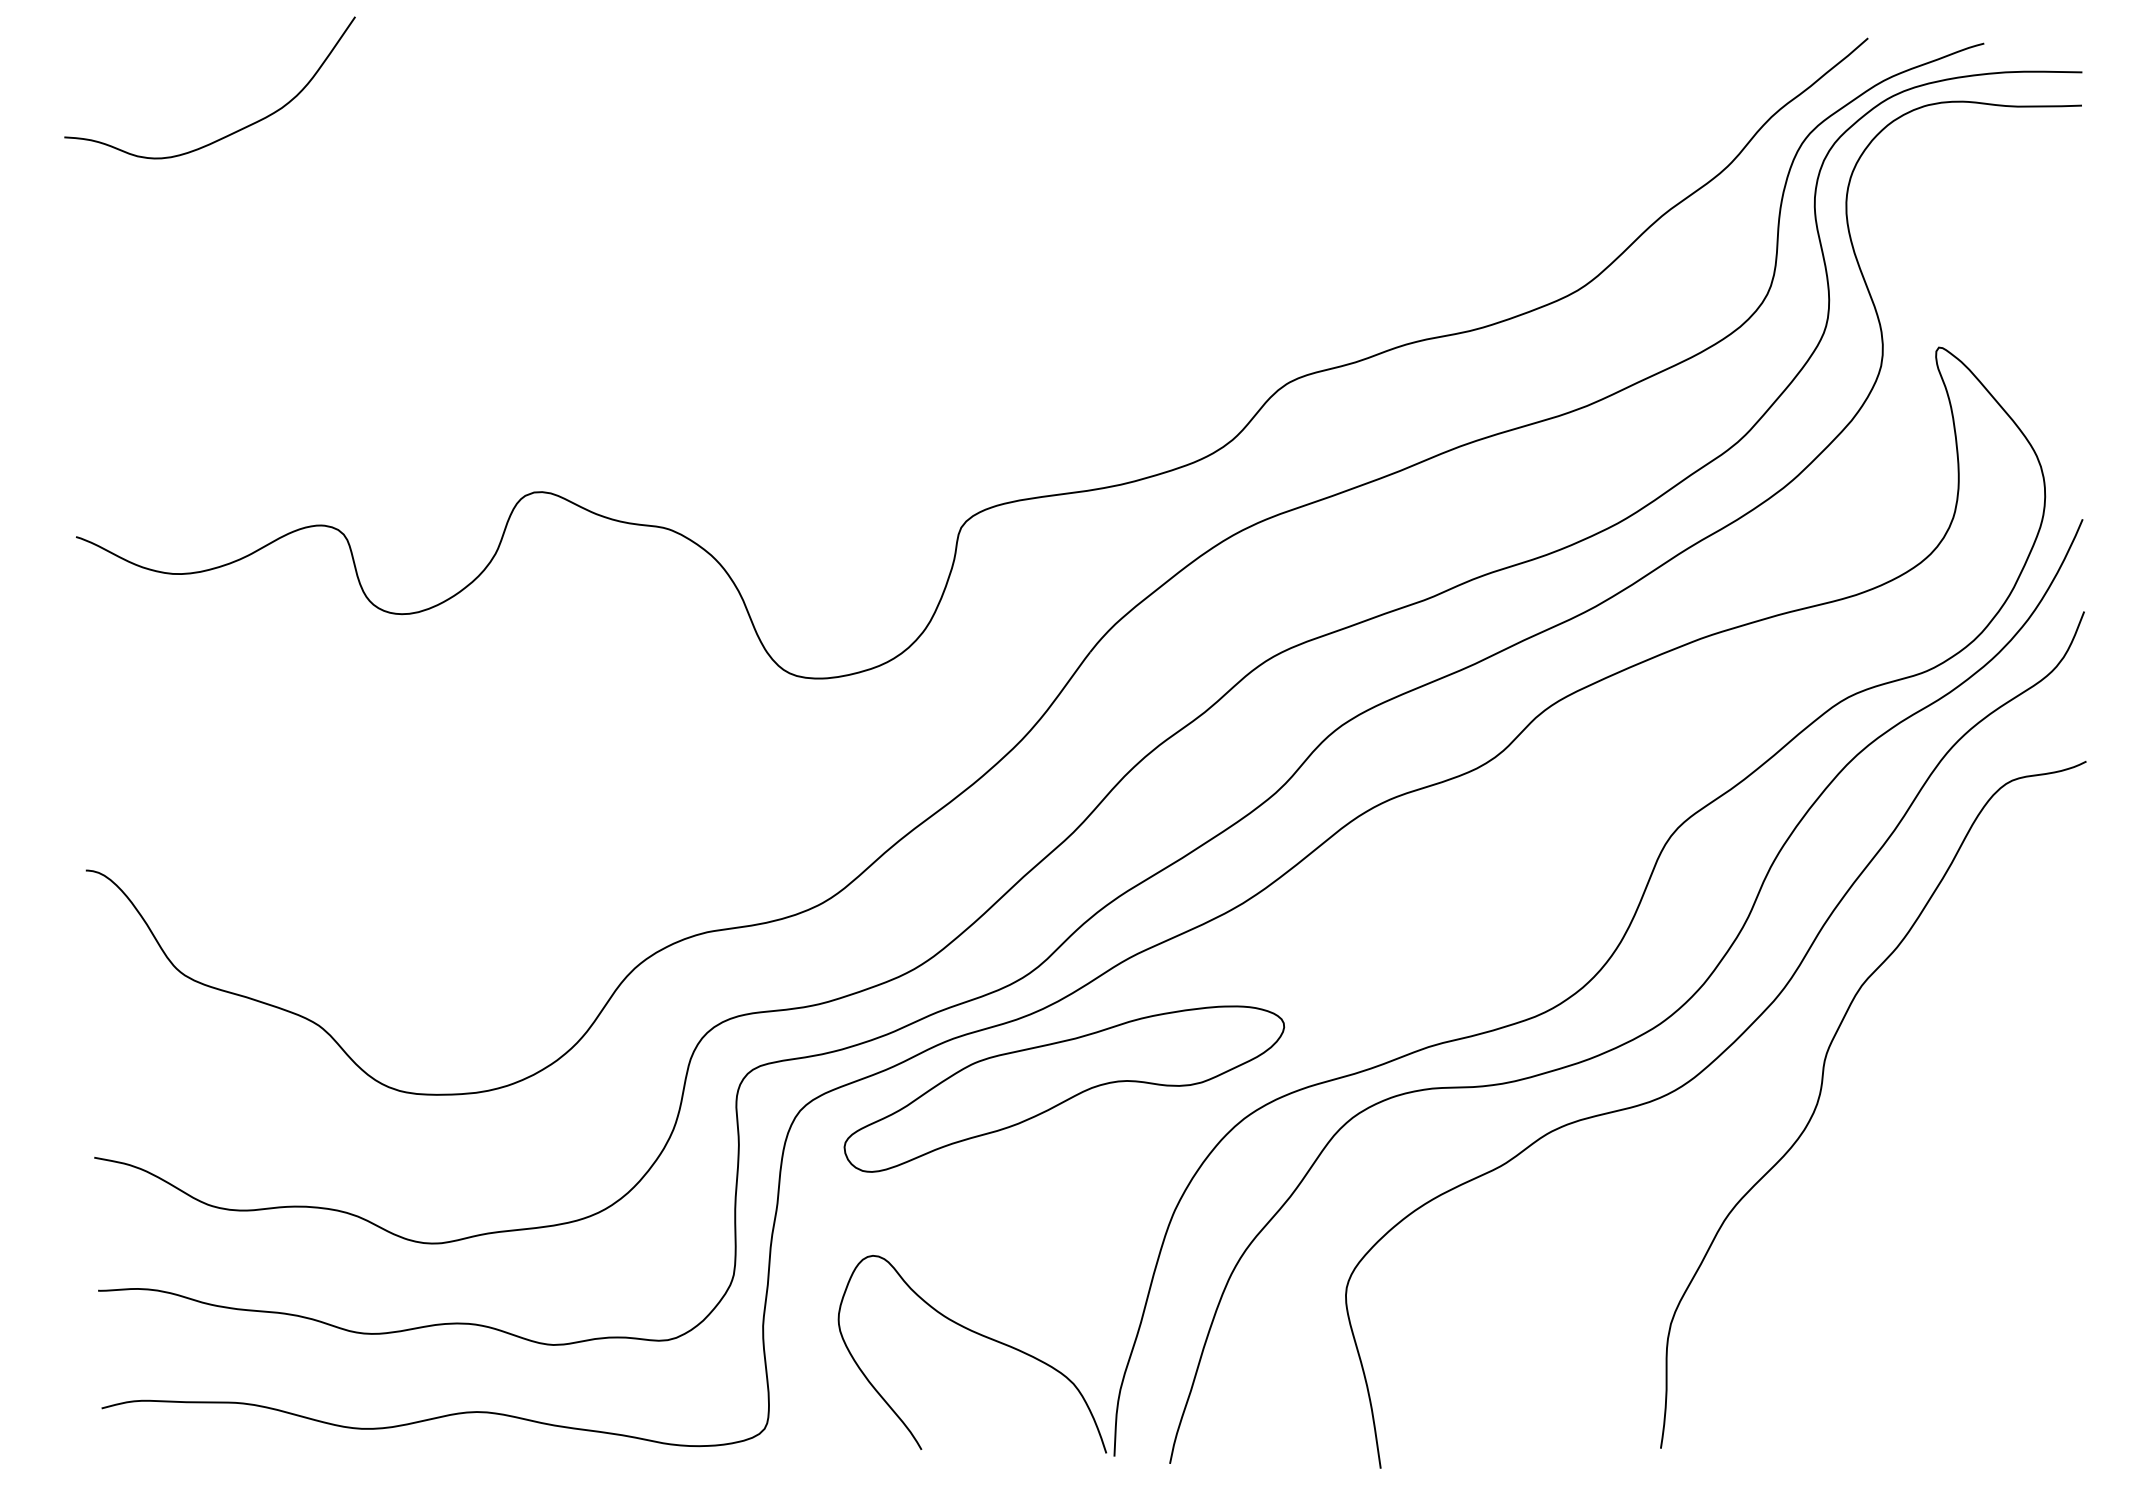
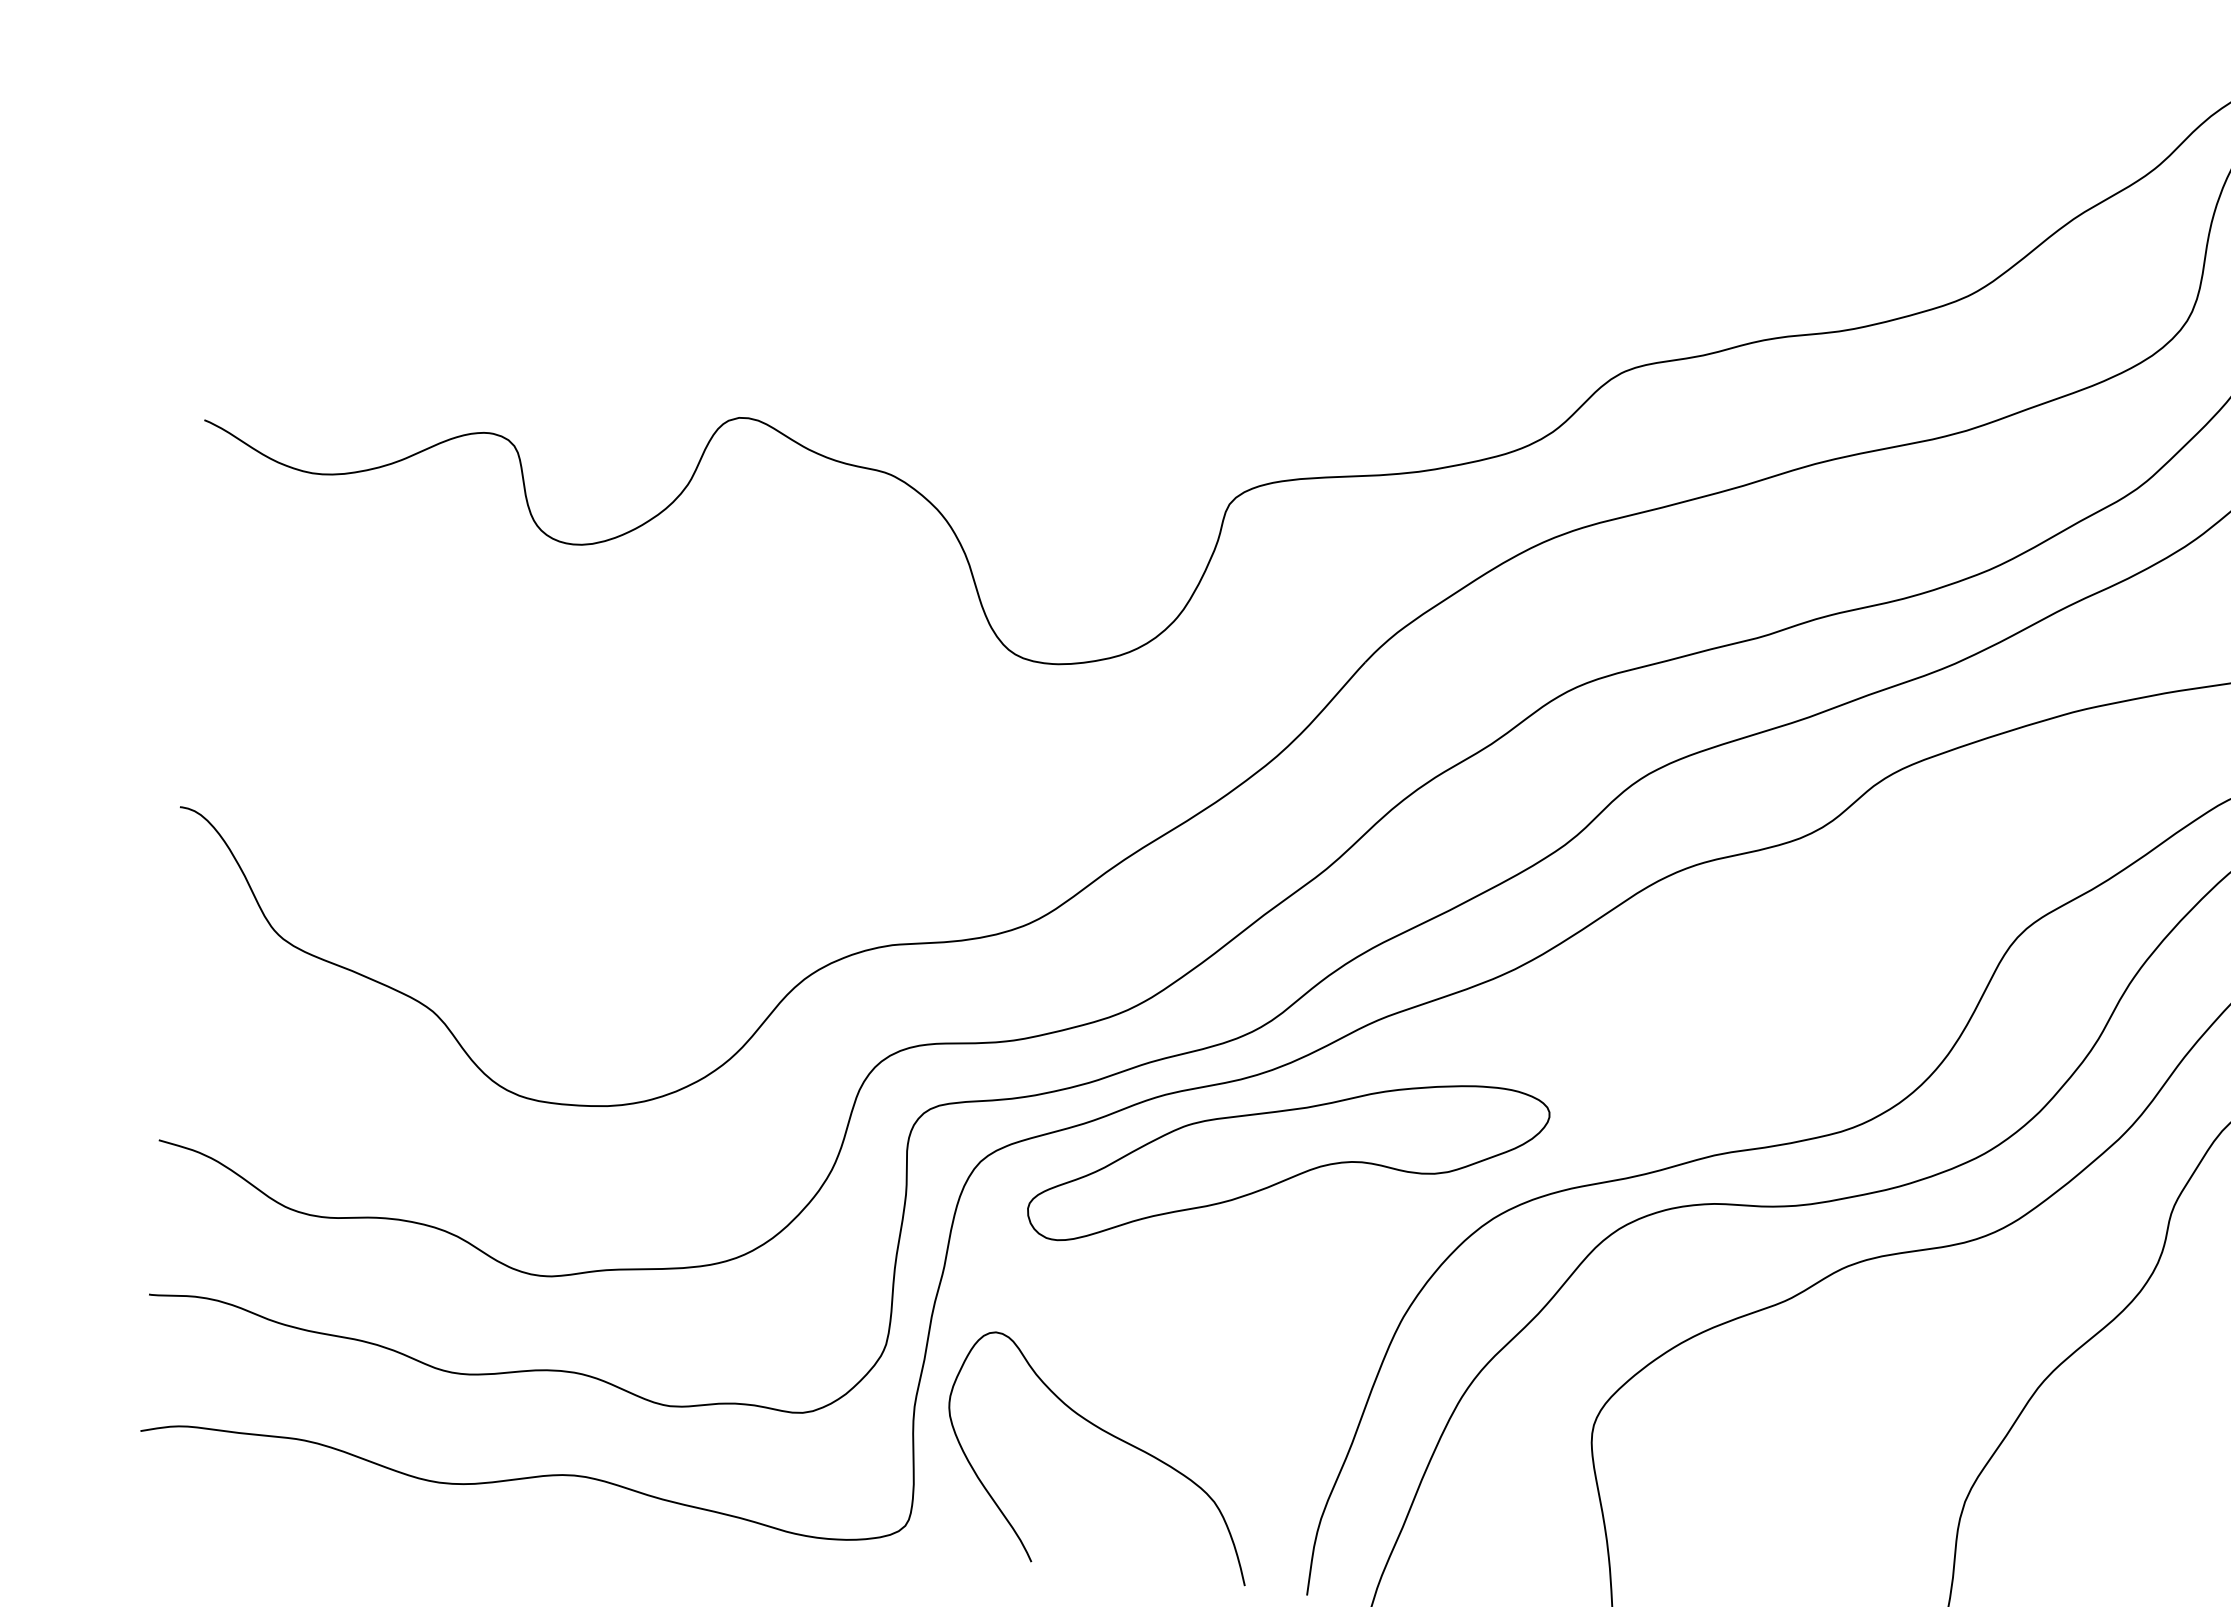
curve: (981, 1336) -> (1112, 1437), moved

